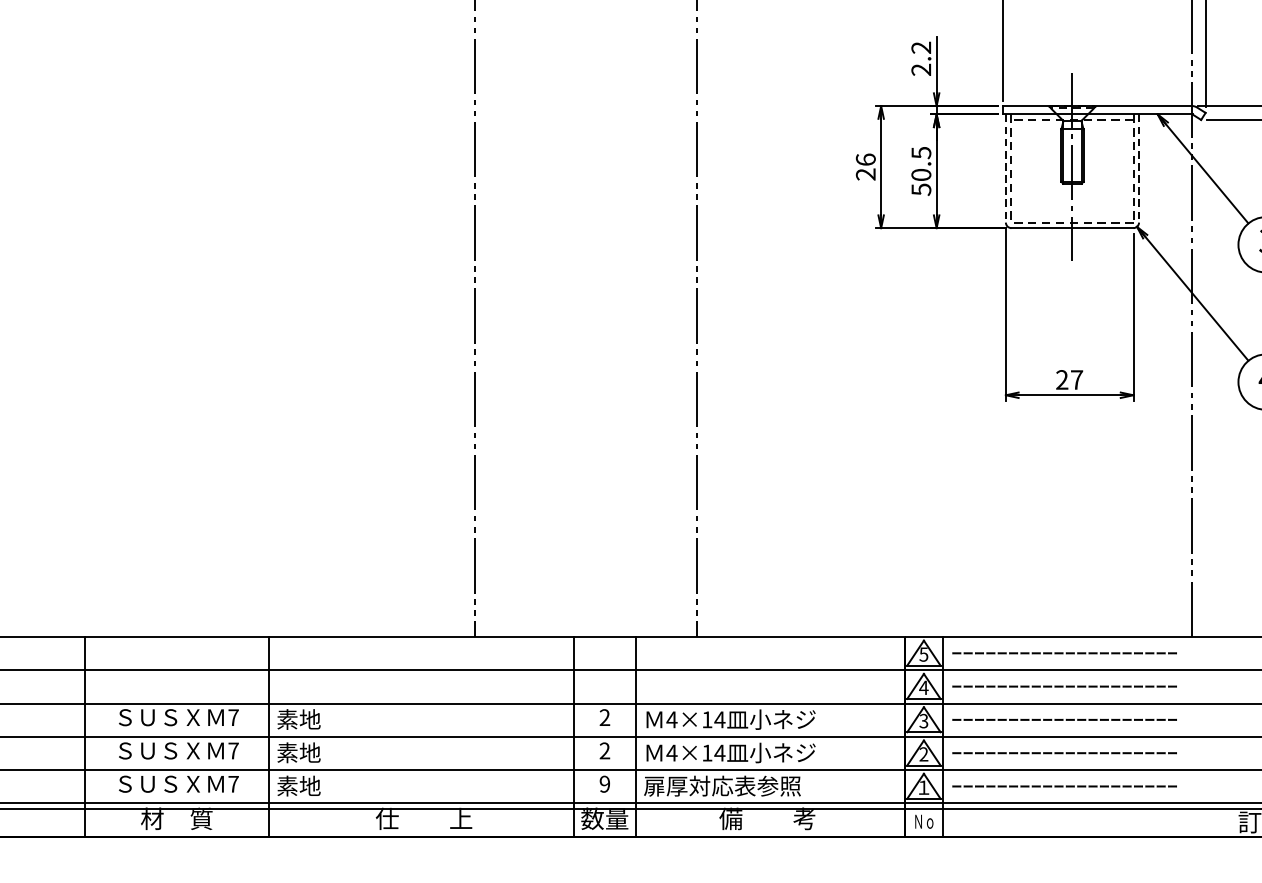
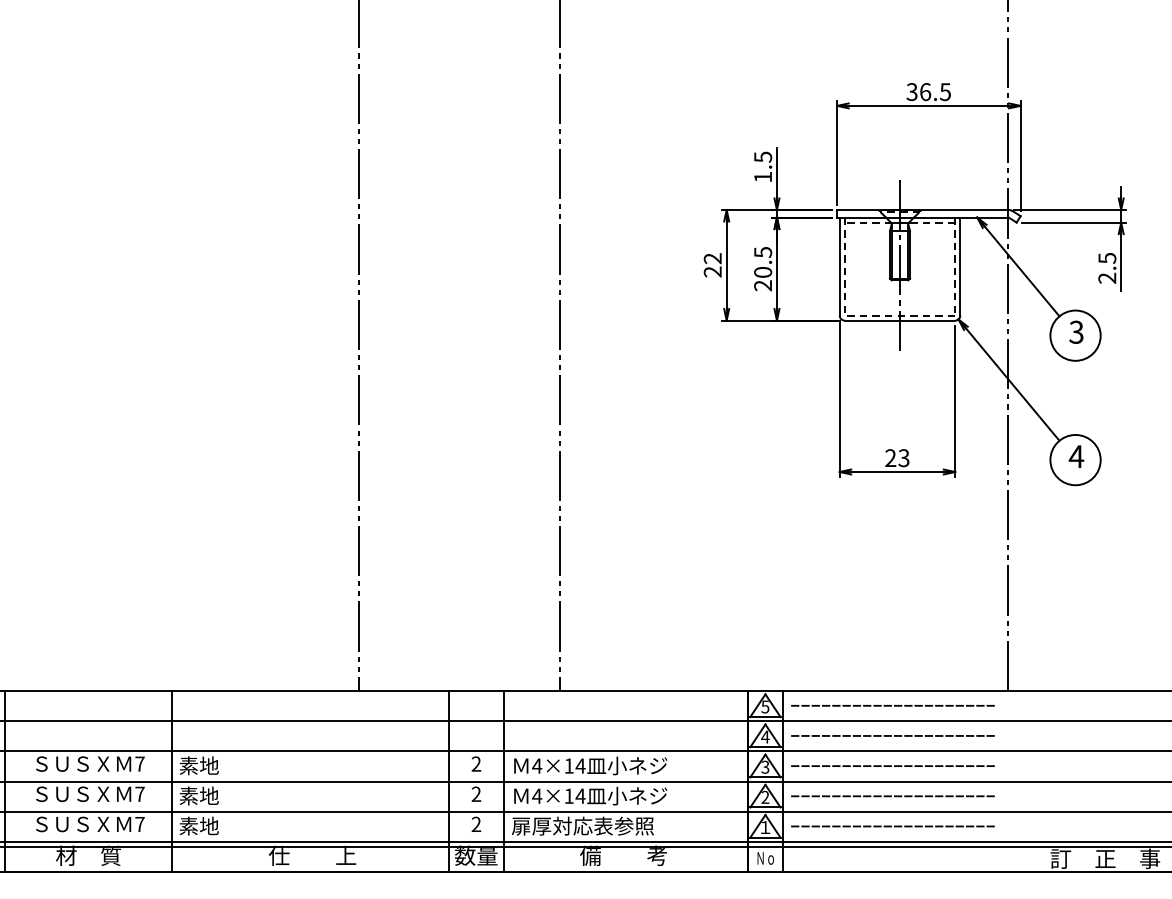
text: (921, 58) -> (763, 166), 2.2 -> 1.5
text: (865, 159) -> (712, 258), 26 -> 22
line: (1005, 169) -> (839, 267), dashed -> solid
line: (1139, 169) -> (960, 267), dashed -> solid
text: (921, 189) -> (763, 285), 50.5 -> 20.5
text: (1076, 380) -> (903, 458), 27 -> 23
text: (605, 784) -> (476, 824), 9 -> 2

